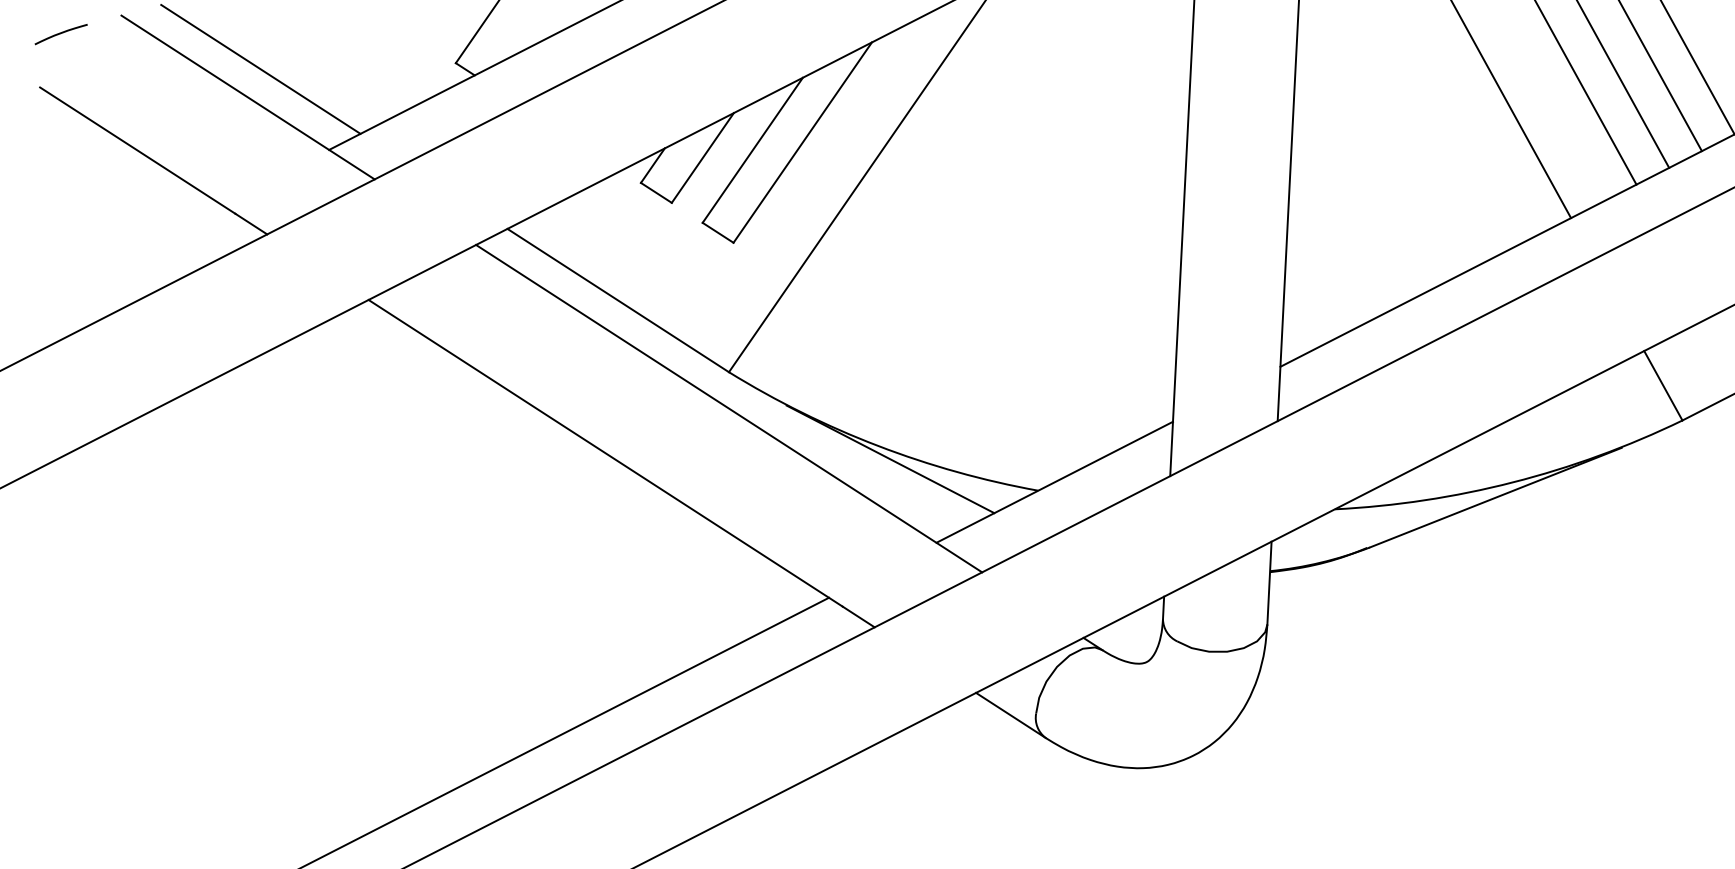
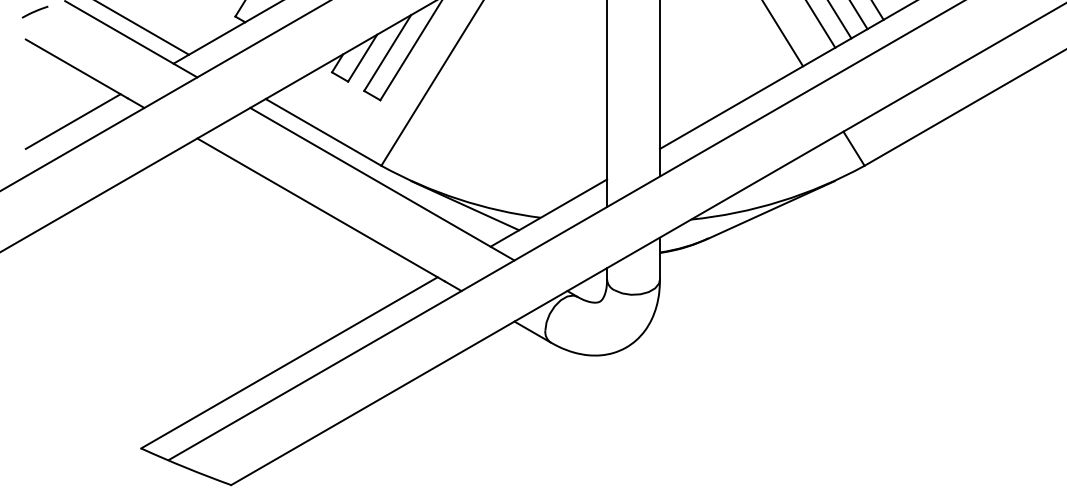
line: (123, 253) -> (72, 121), added

